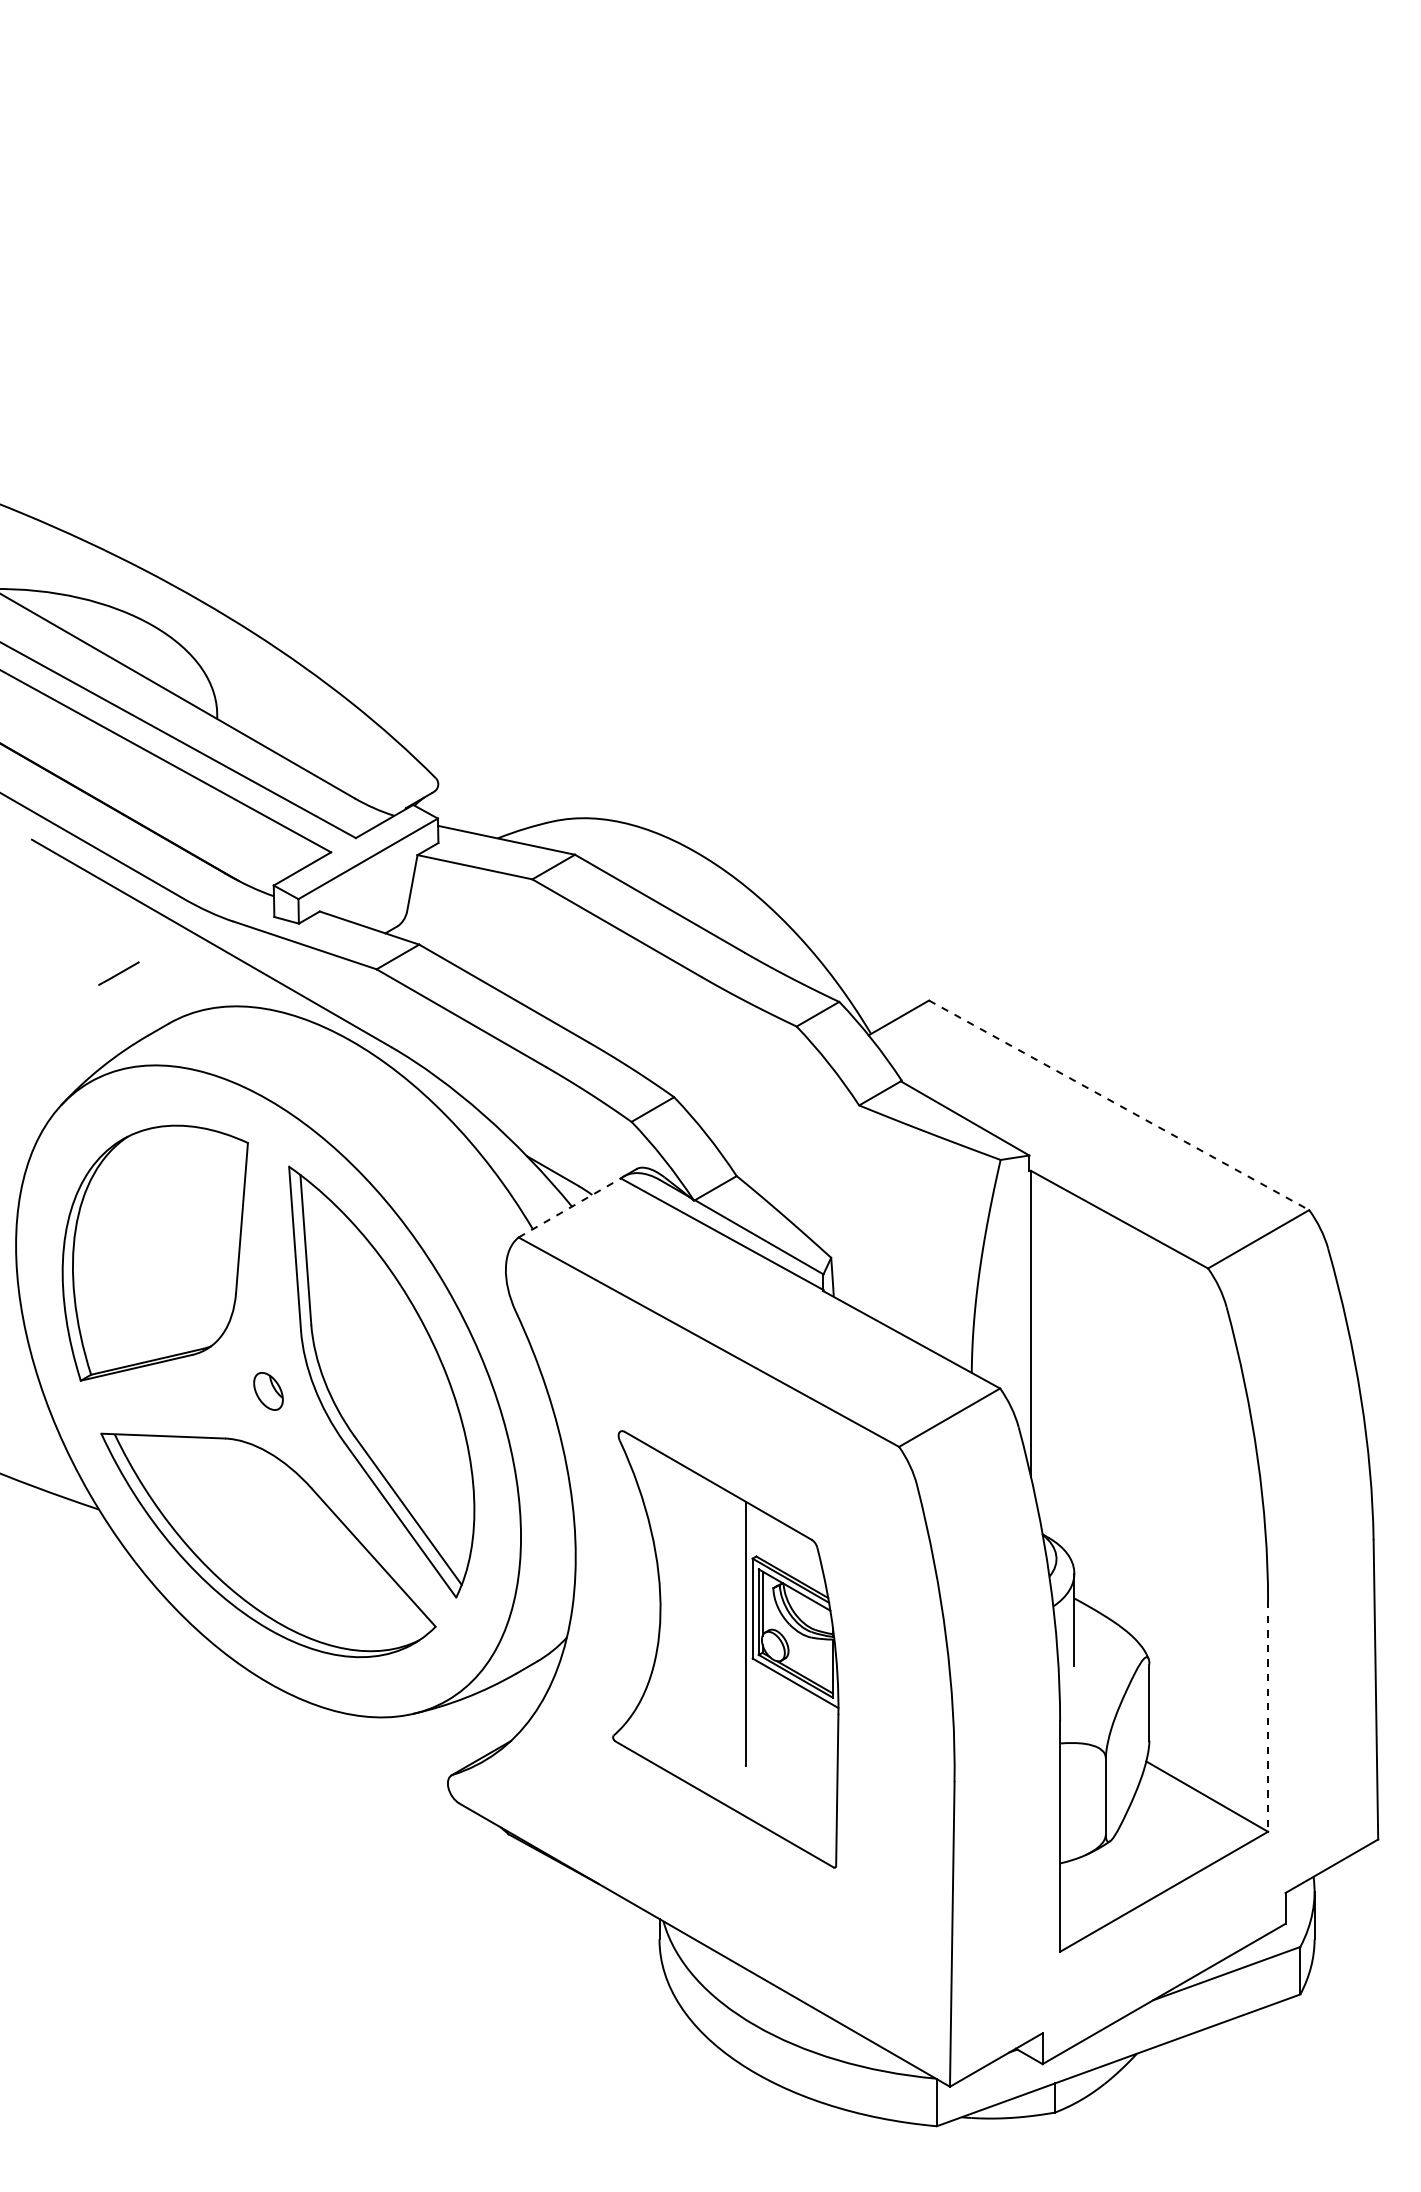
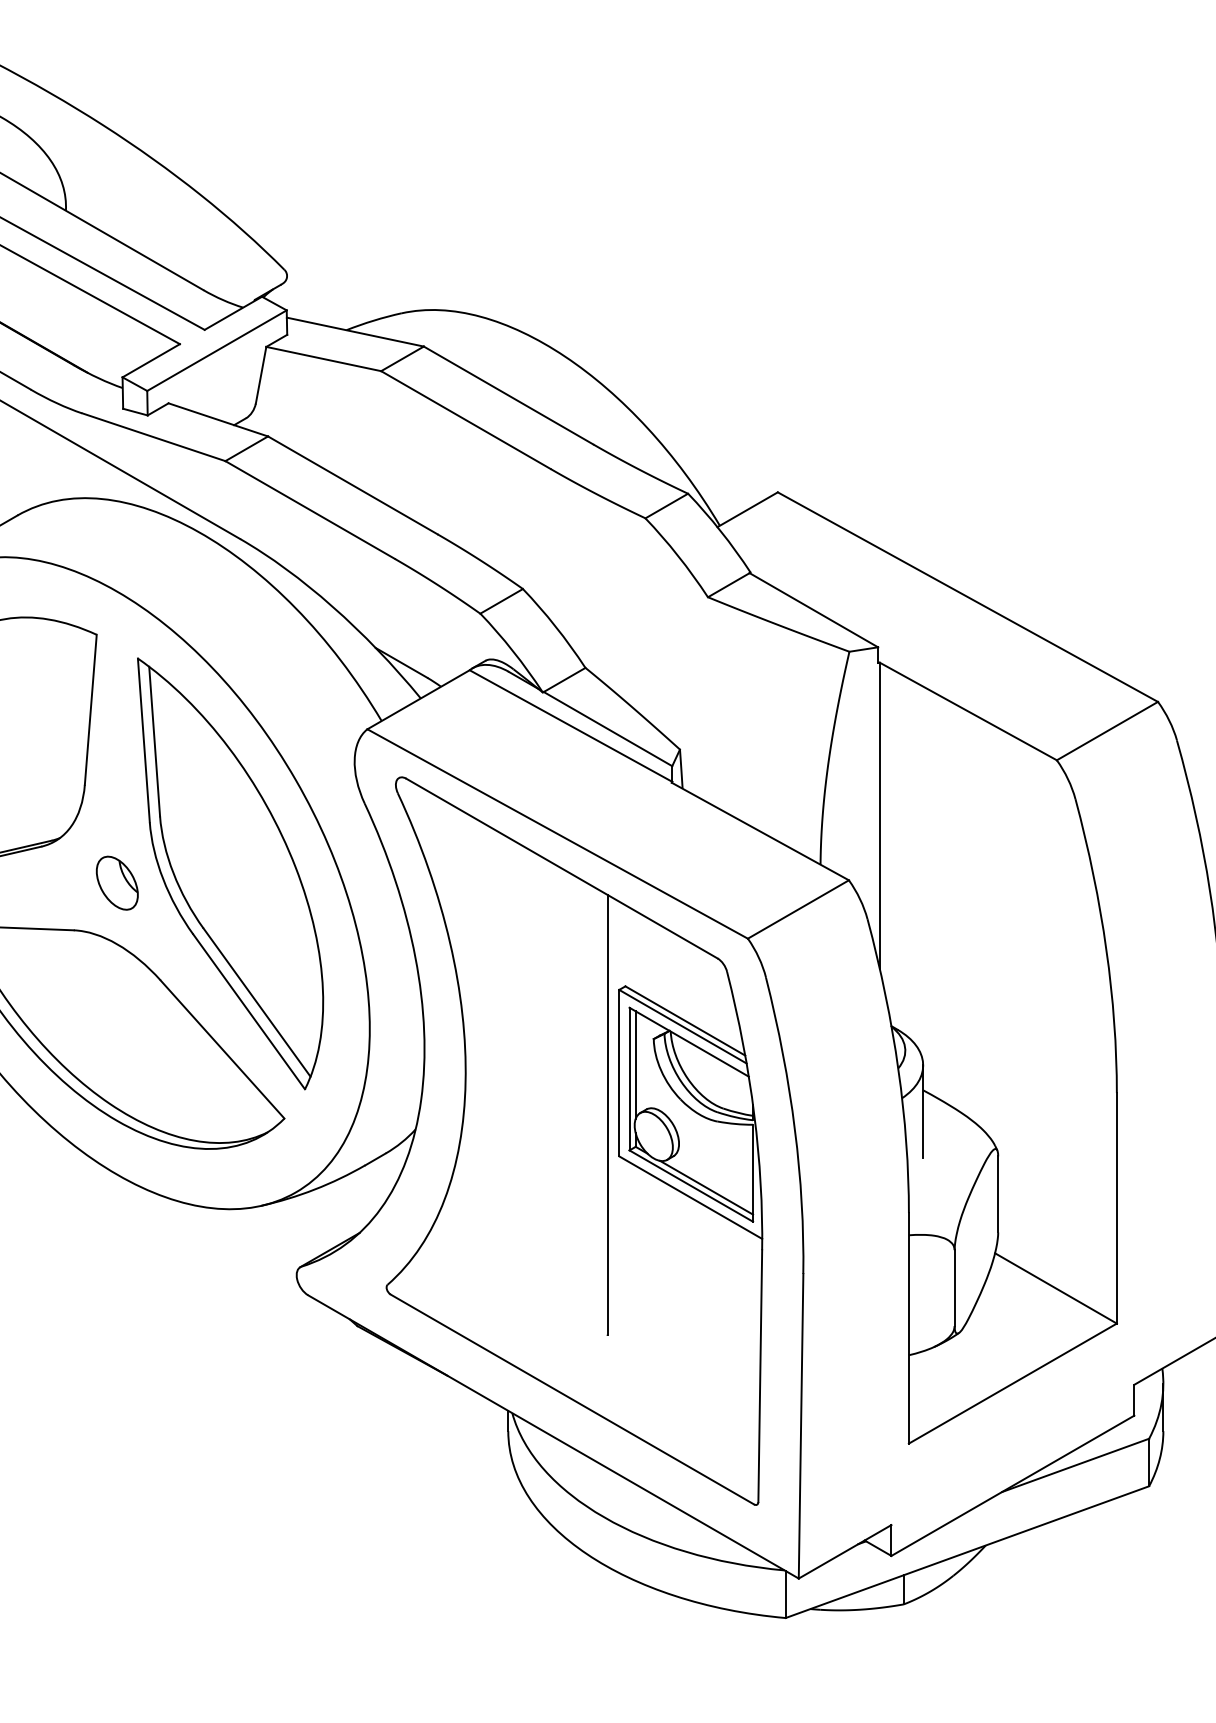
line: (1119, 1105) -> (968, 597), dashed -> solid
line: (570, 1207) -> (419, 699), dashed -> solid
part: (268, 1391) -> (117, 883), size x1.43
part: (725, 1649) -> (574, 1141), size x1.67
line: (1268, 1716) -> (1117, 1208), dashed -> solid

